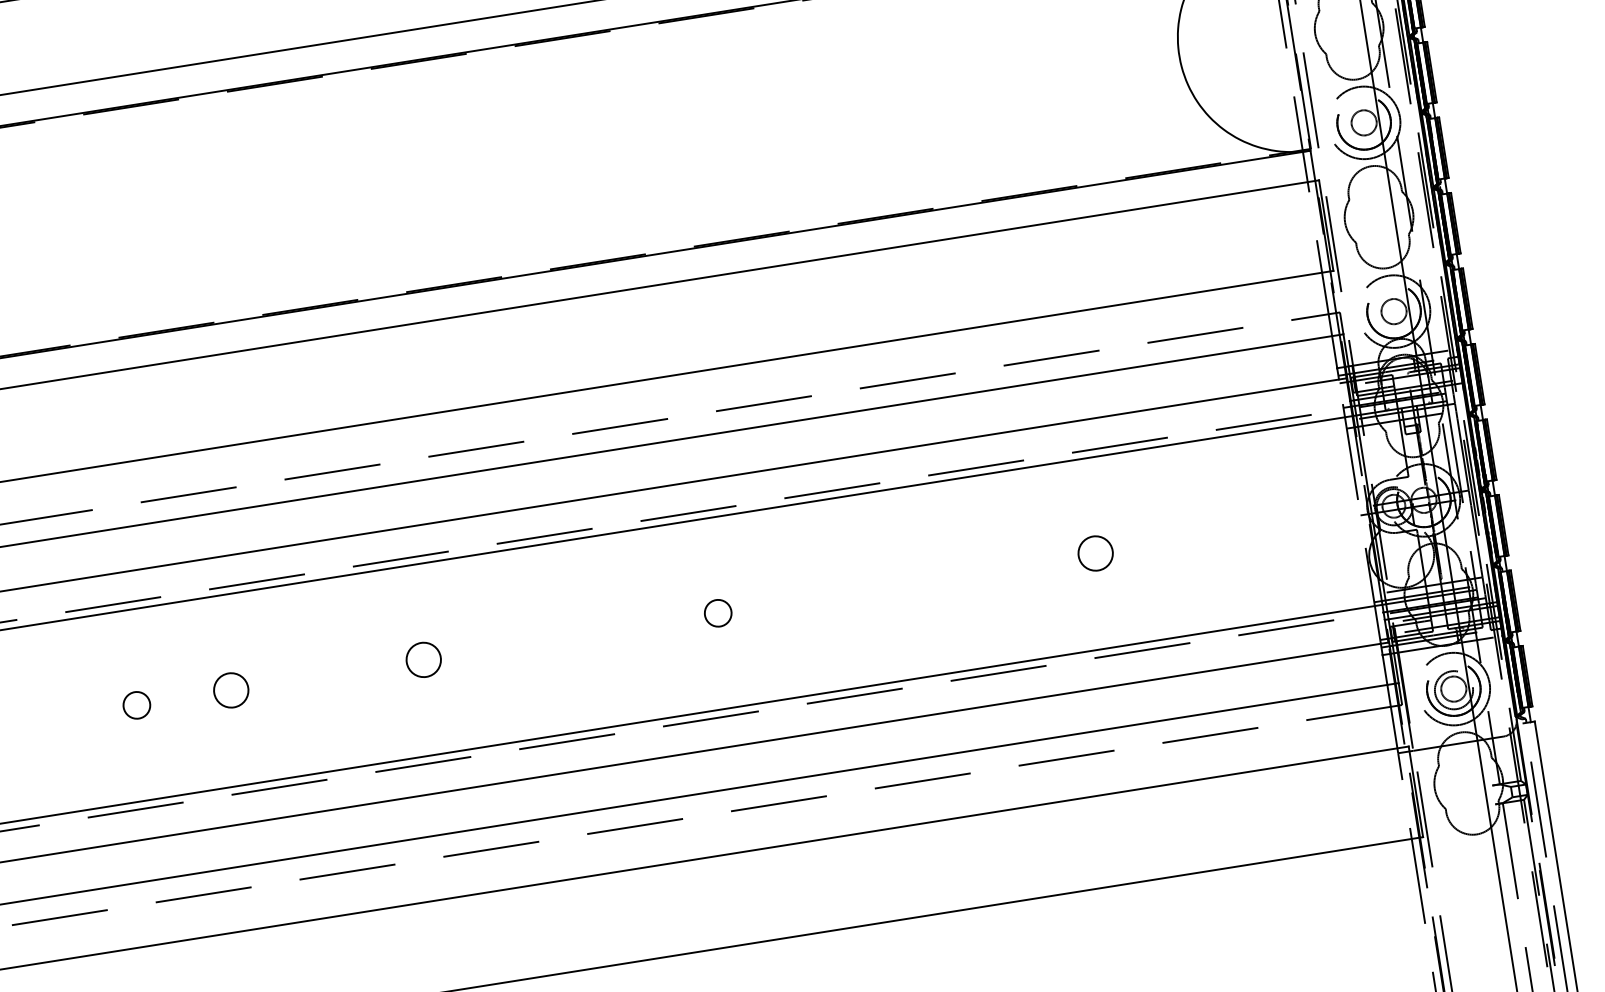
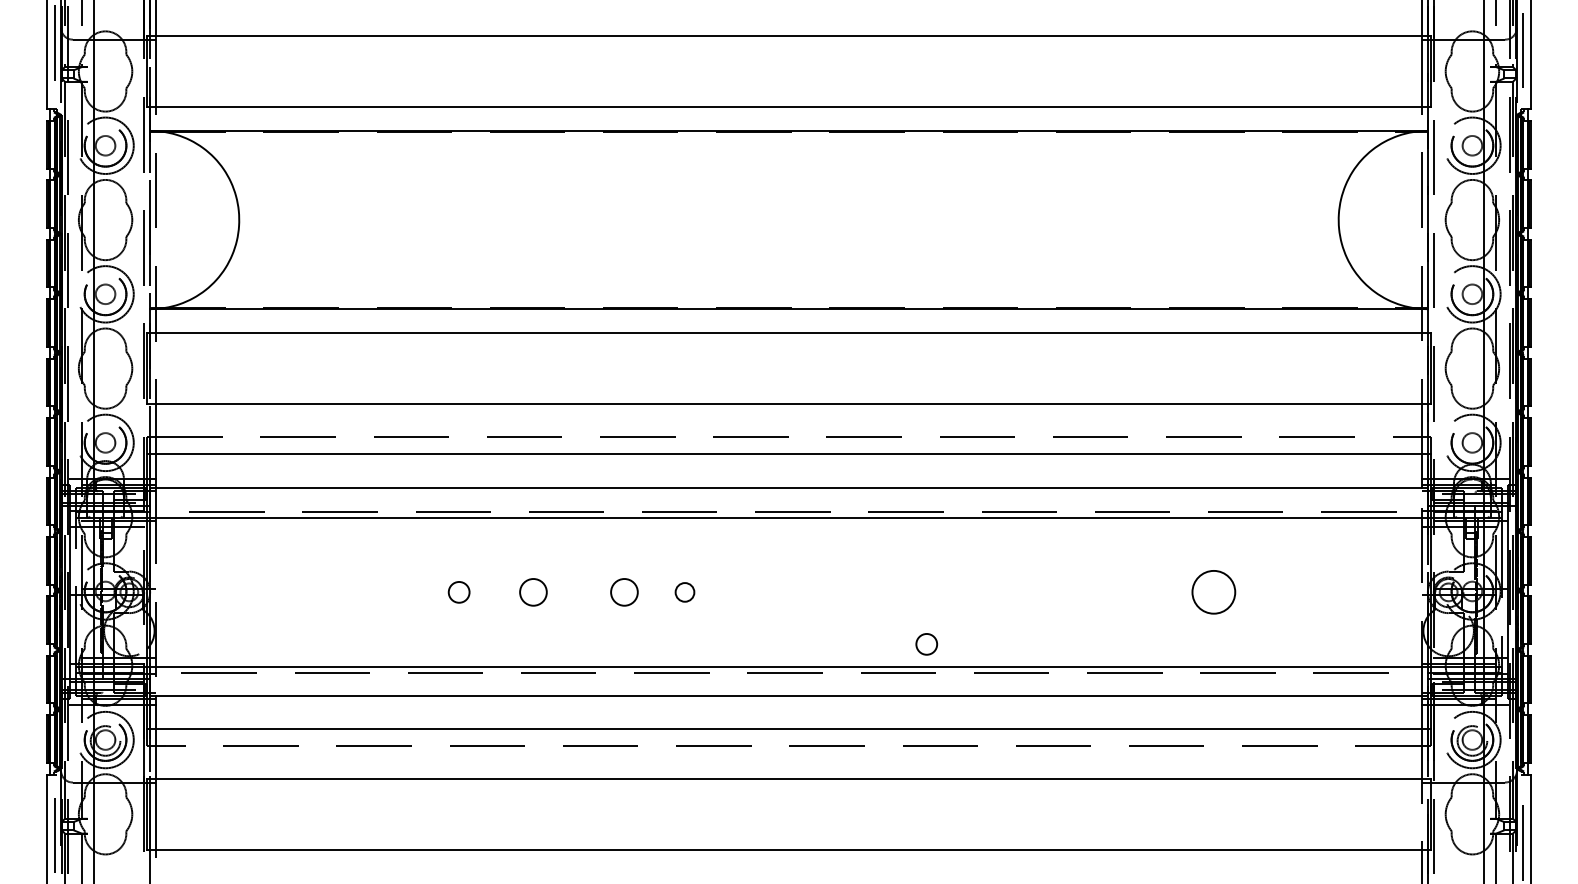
circle: (1095, 553) -> (1213, 592), size x1.6
circle: (717, 613) -> (926, 644), moved
circle: (423, 660) -> (684, 592), size x0.7
circle: (346, 672) -> (624, 592), added

